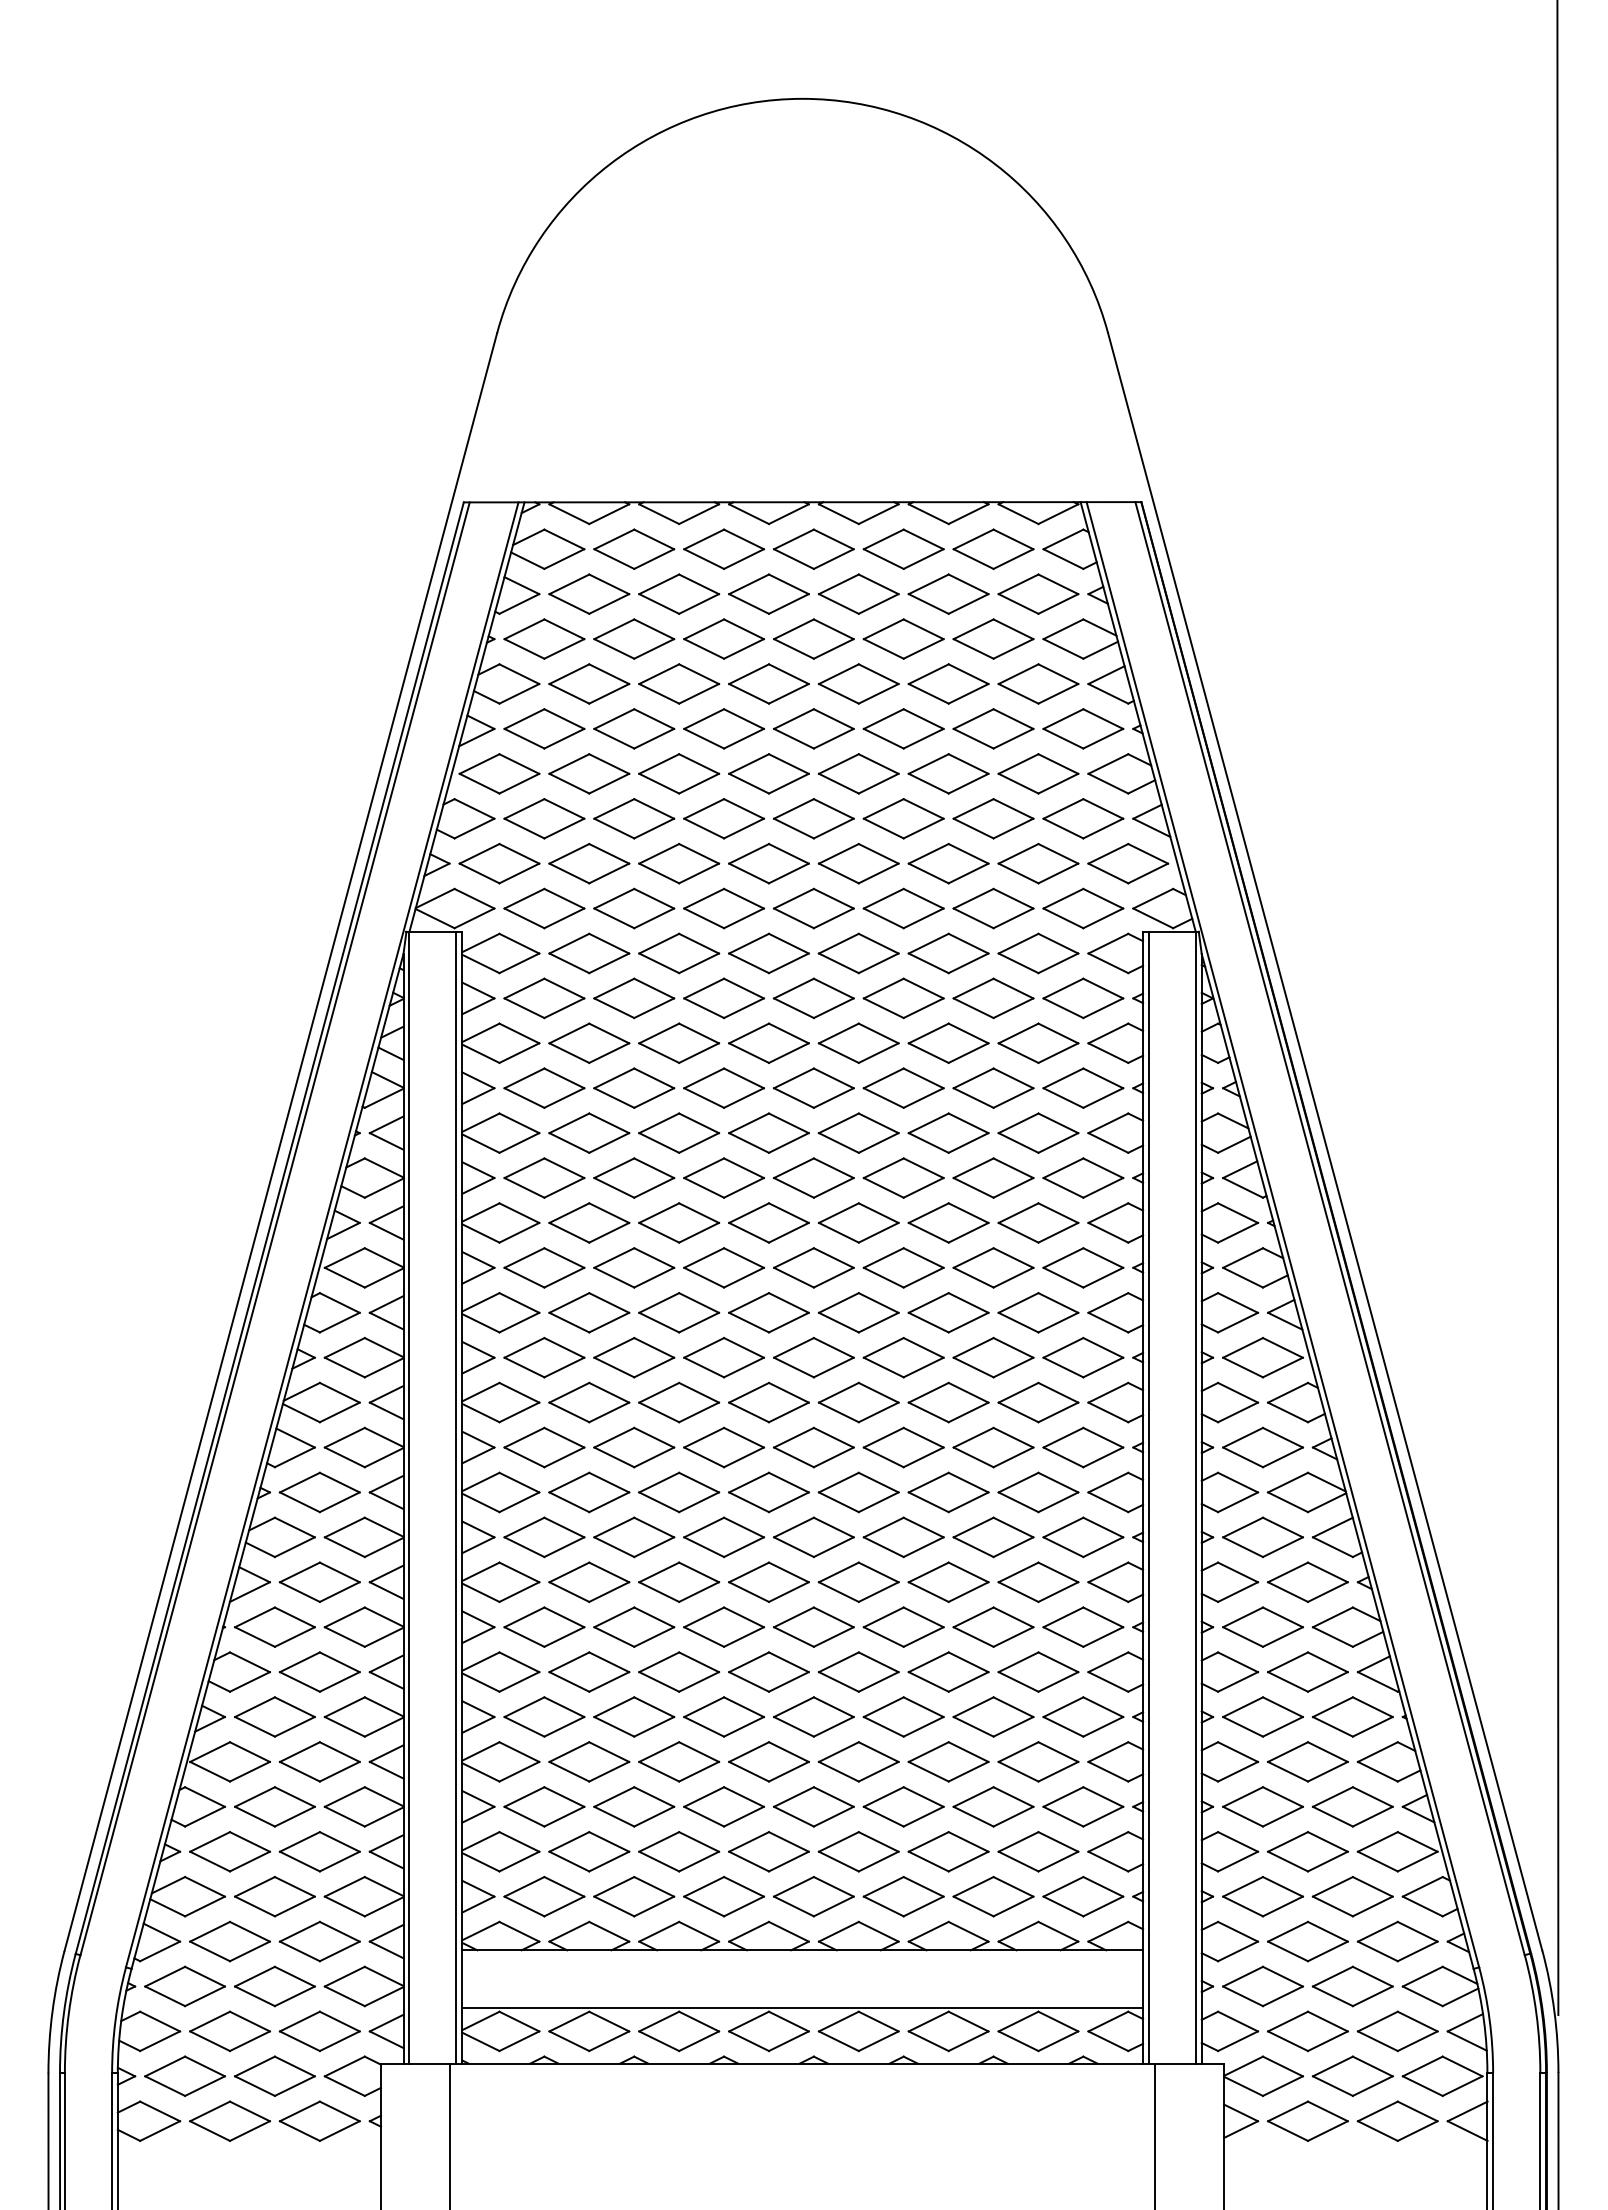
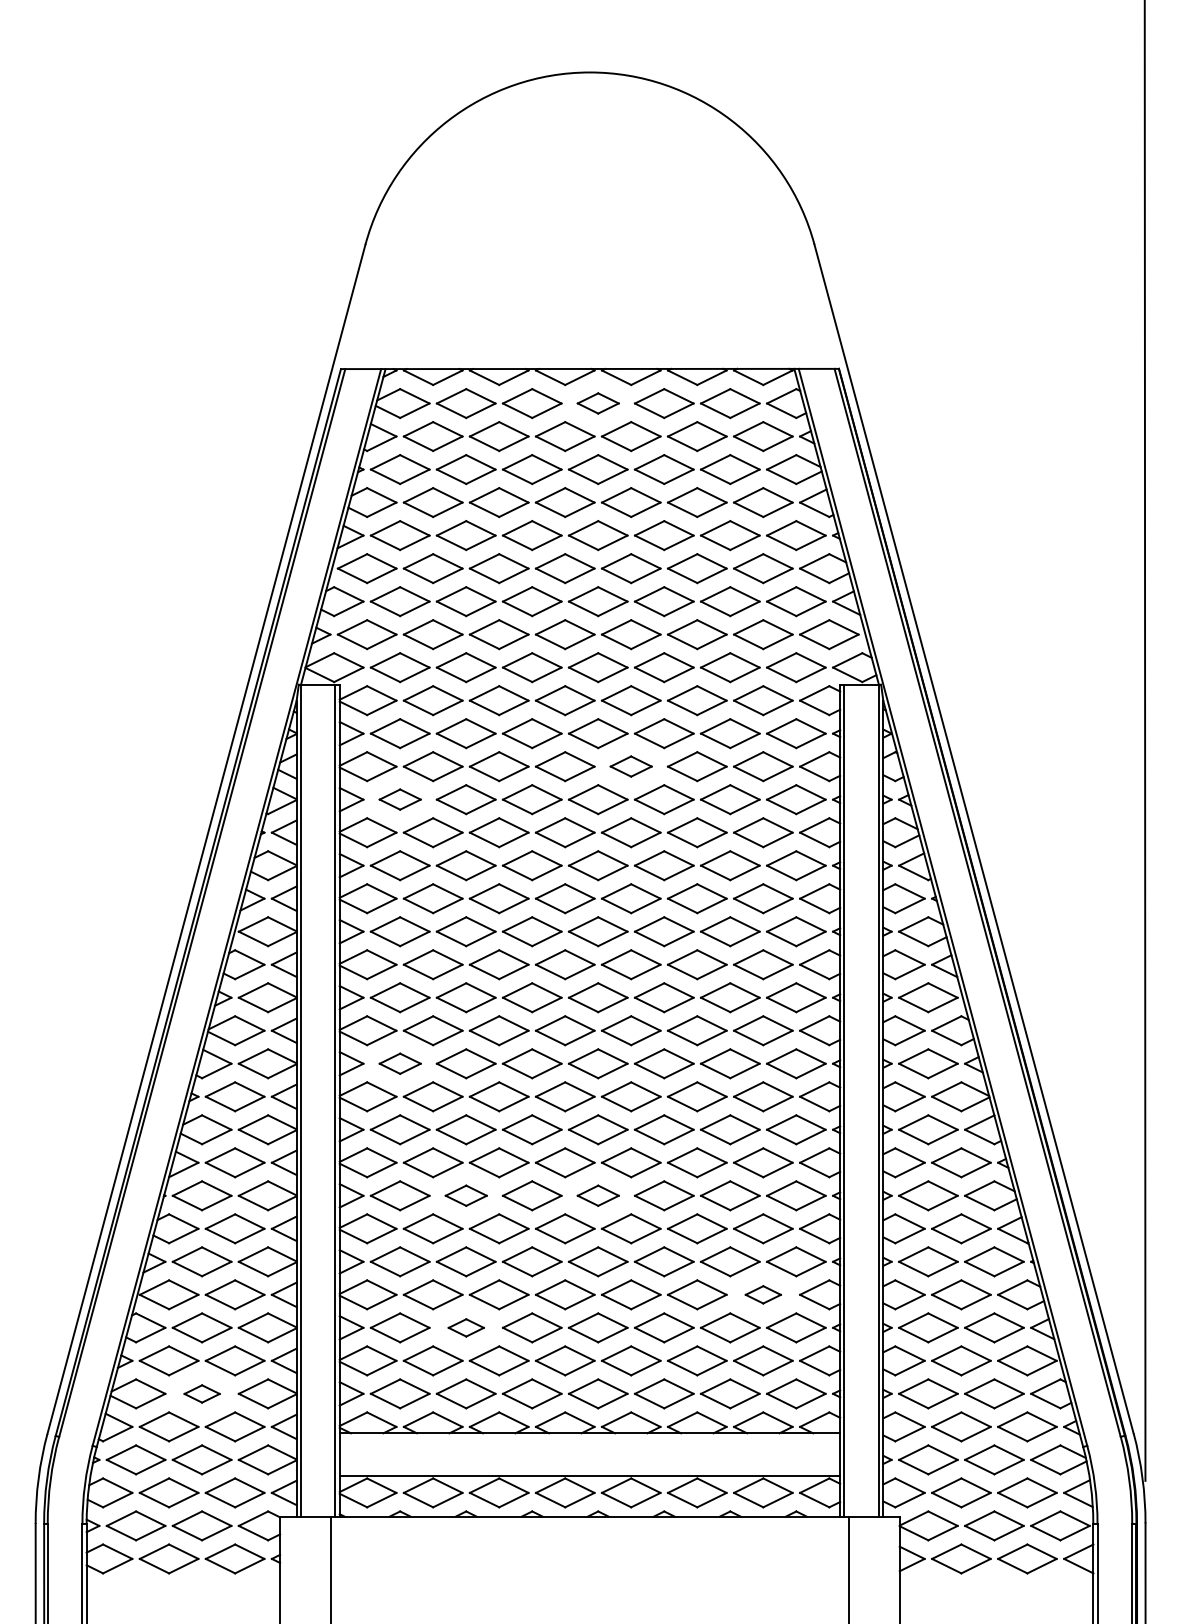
part: (813, 548) -> (597, 402), size x0.7
part: (858, 1042) -> (631, 766), size x0.7
part: (544, 1087) -> (400, 799), size x0.7
part: (544, 1447) -> (400, 1063), size x0.7
part: (634, 1626) -> (466, 1195), size x0.7
part: (813, 1626) -> (597, 1195), size x0.7
part: (1038, 1761) -> (763, 1294), size x0.6
part: (634, 1806) -> (466, 1327), size x0.6
part: (274, 1896) -> (201, 1393), size x0.6

